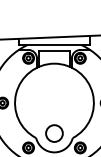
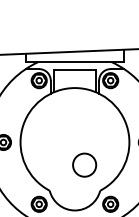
circle: (54, 133) -> (84, 165), moved

